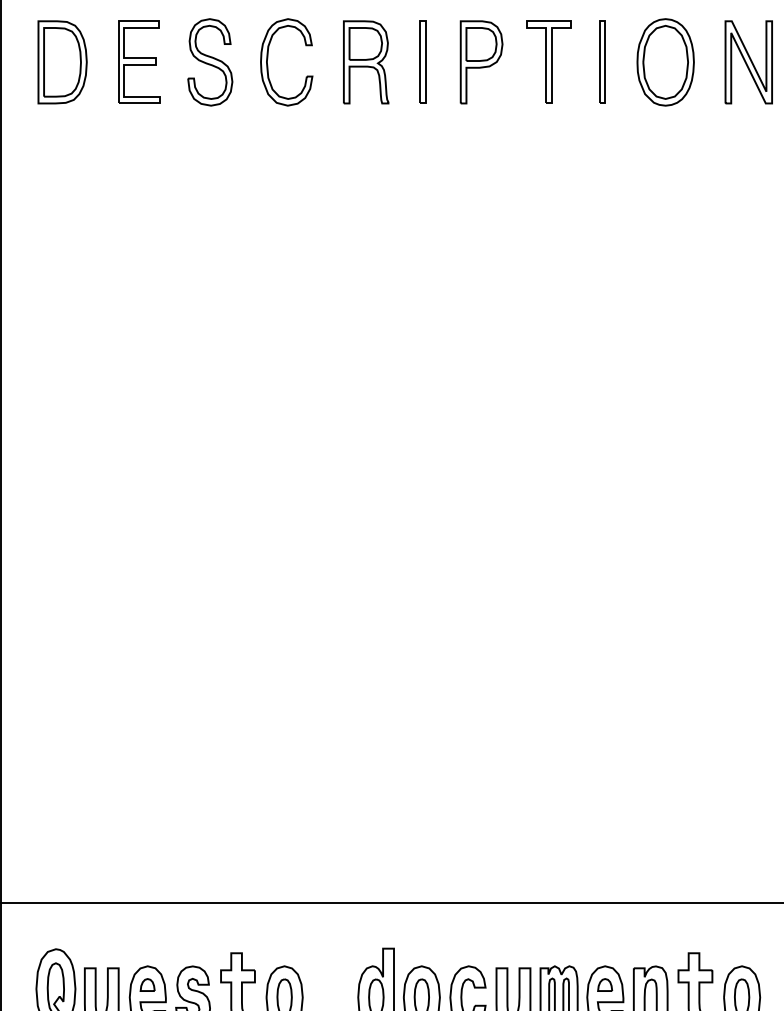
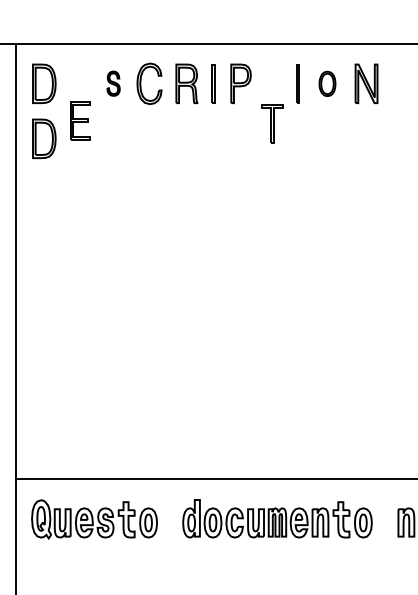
part: (139, 61) -> (80, 120), moved
part: (209, 61) -> (113, 83), size x0.6
part: (548, 61) -> (272, 123), moved
part: (665, 61) -> (327, 83), size x0.6
part: (62, 178) -> (44, 138), added

